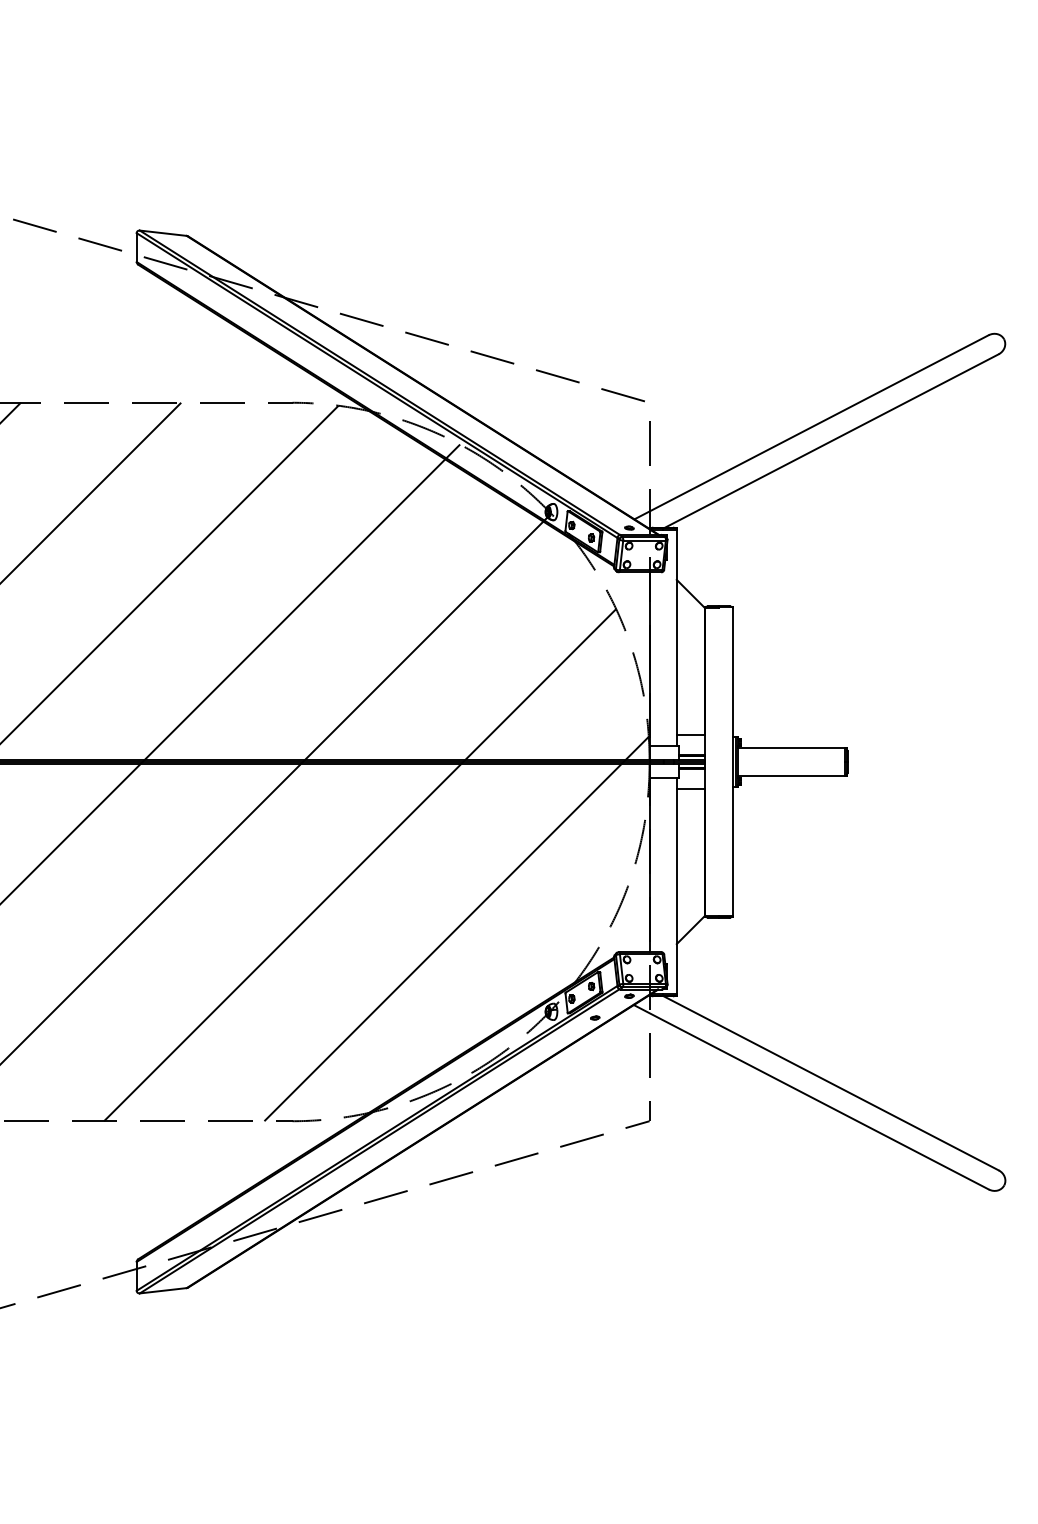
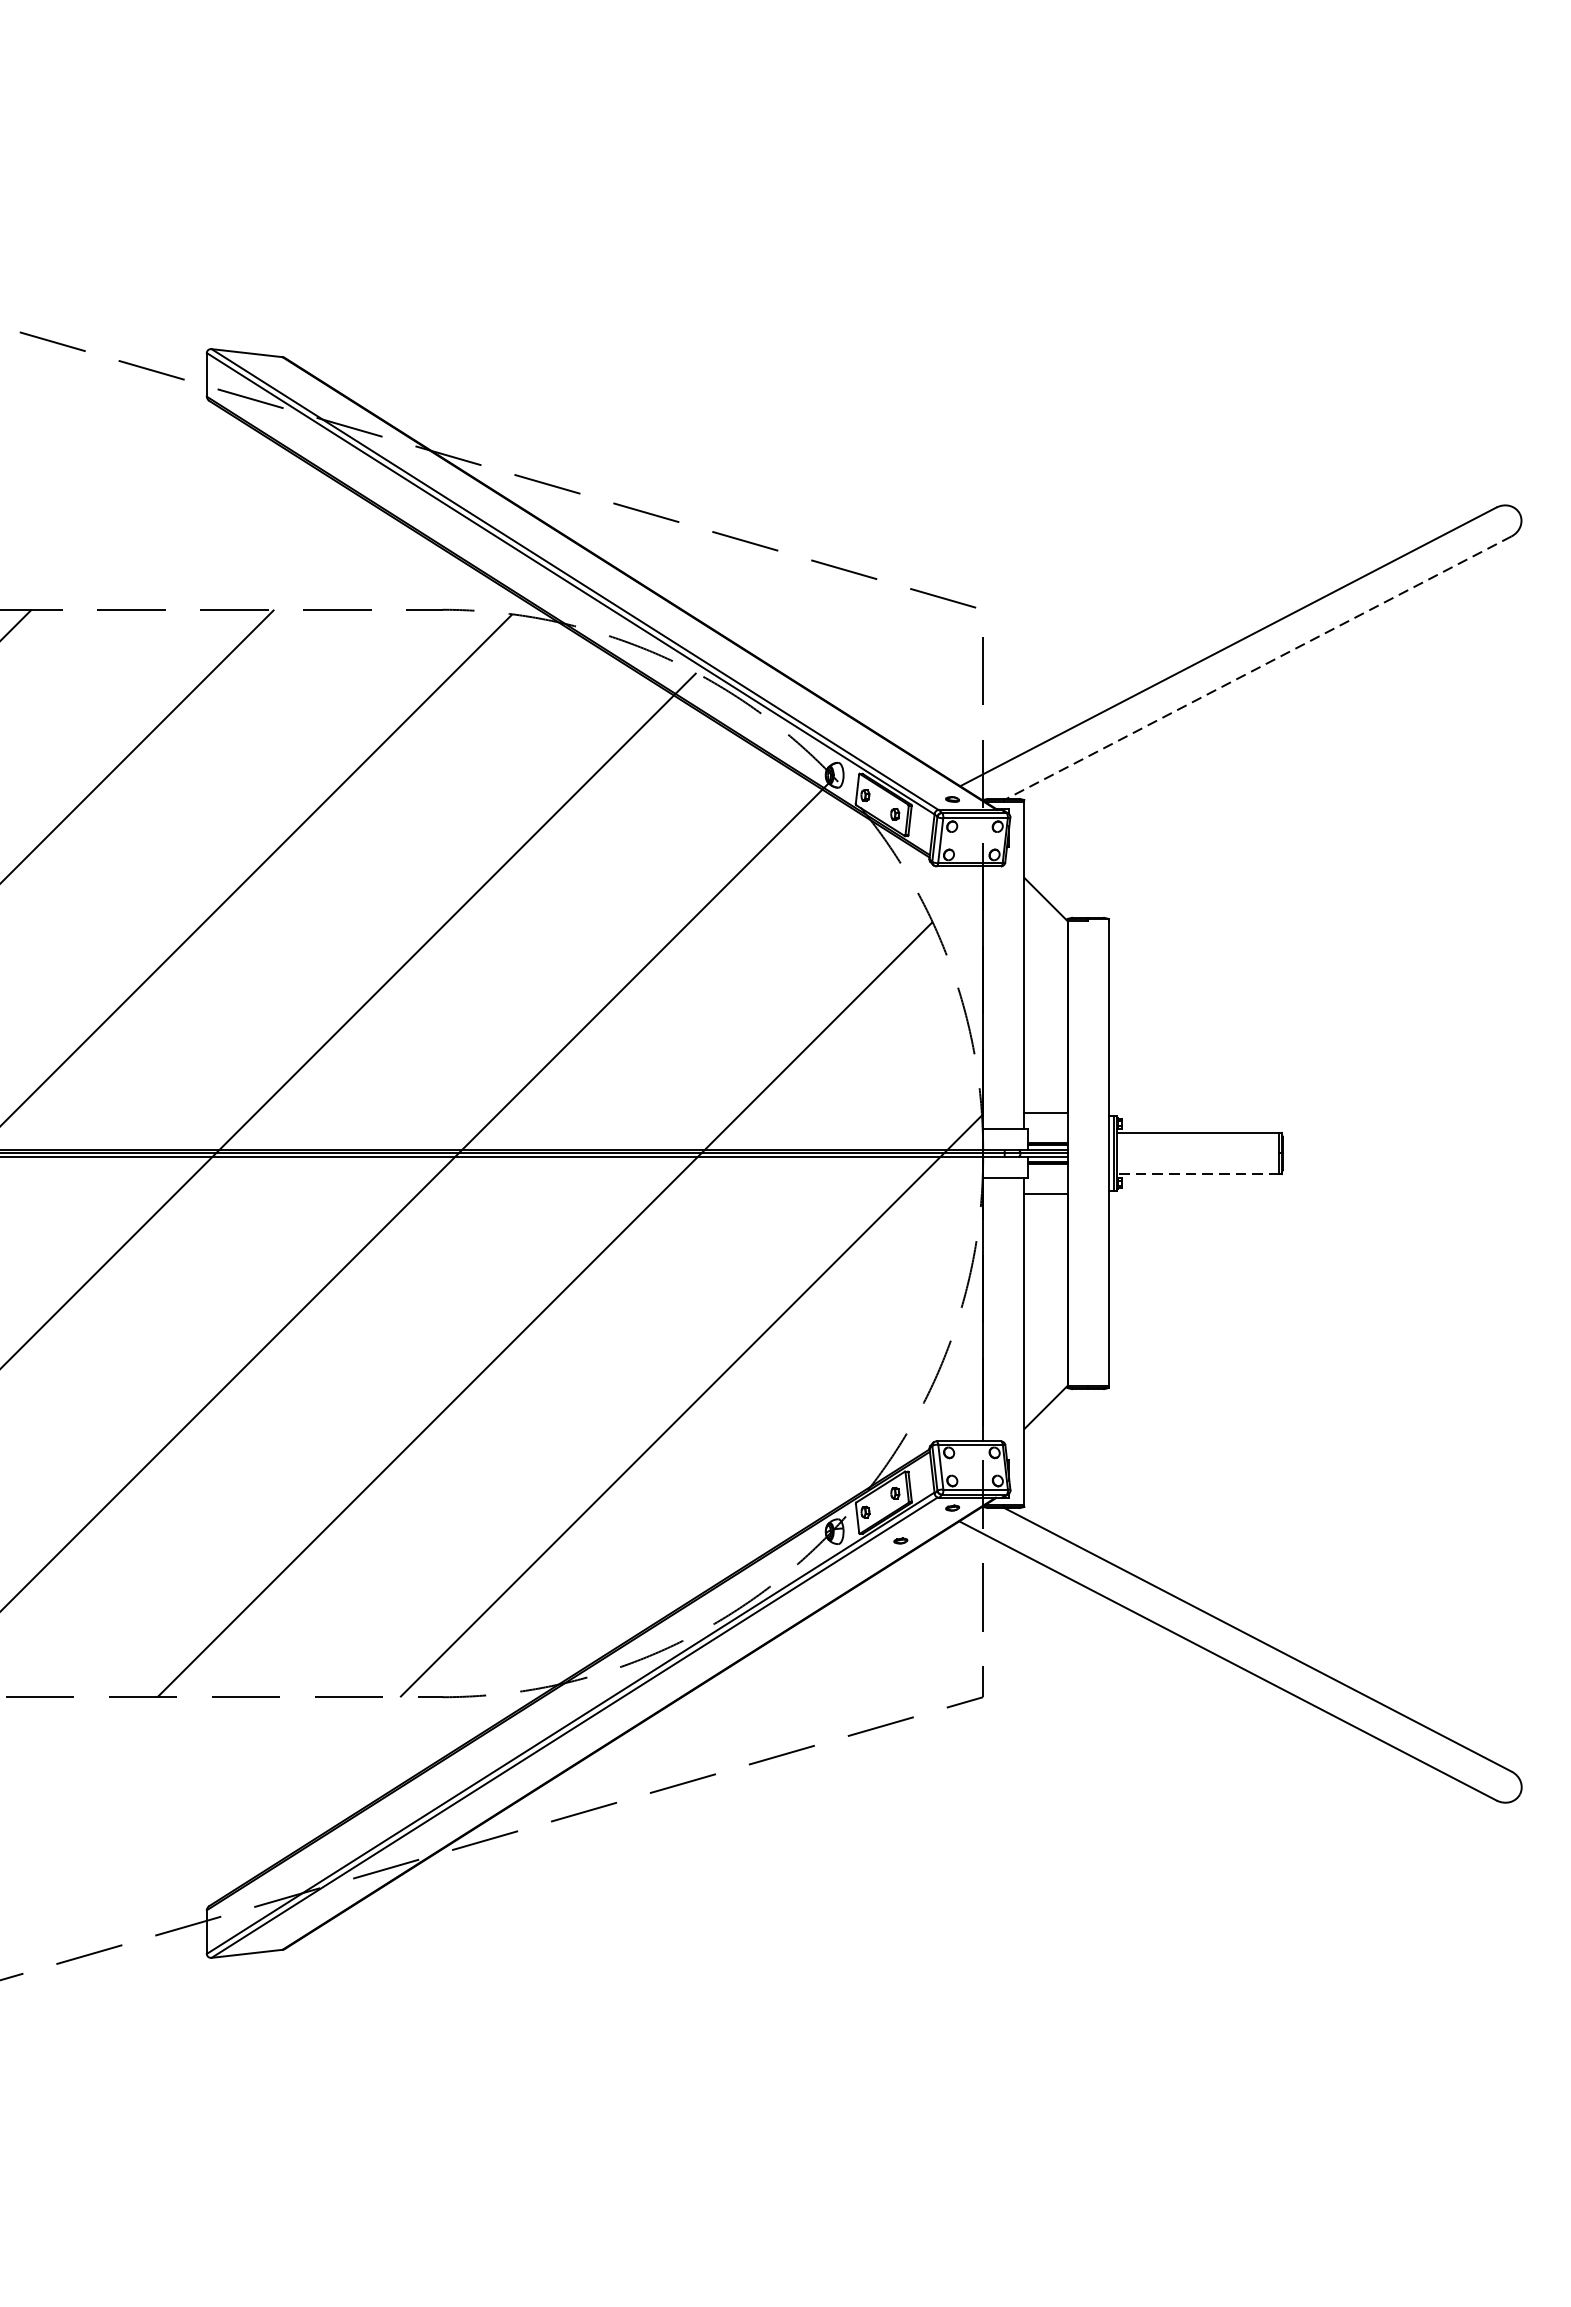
line: (831, 441) -> (1258, 668), solid -> dashed
line: (791, 775) -> (1197, 1173), solid -> dashed

